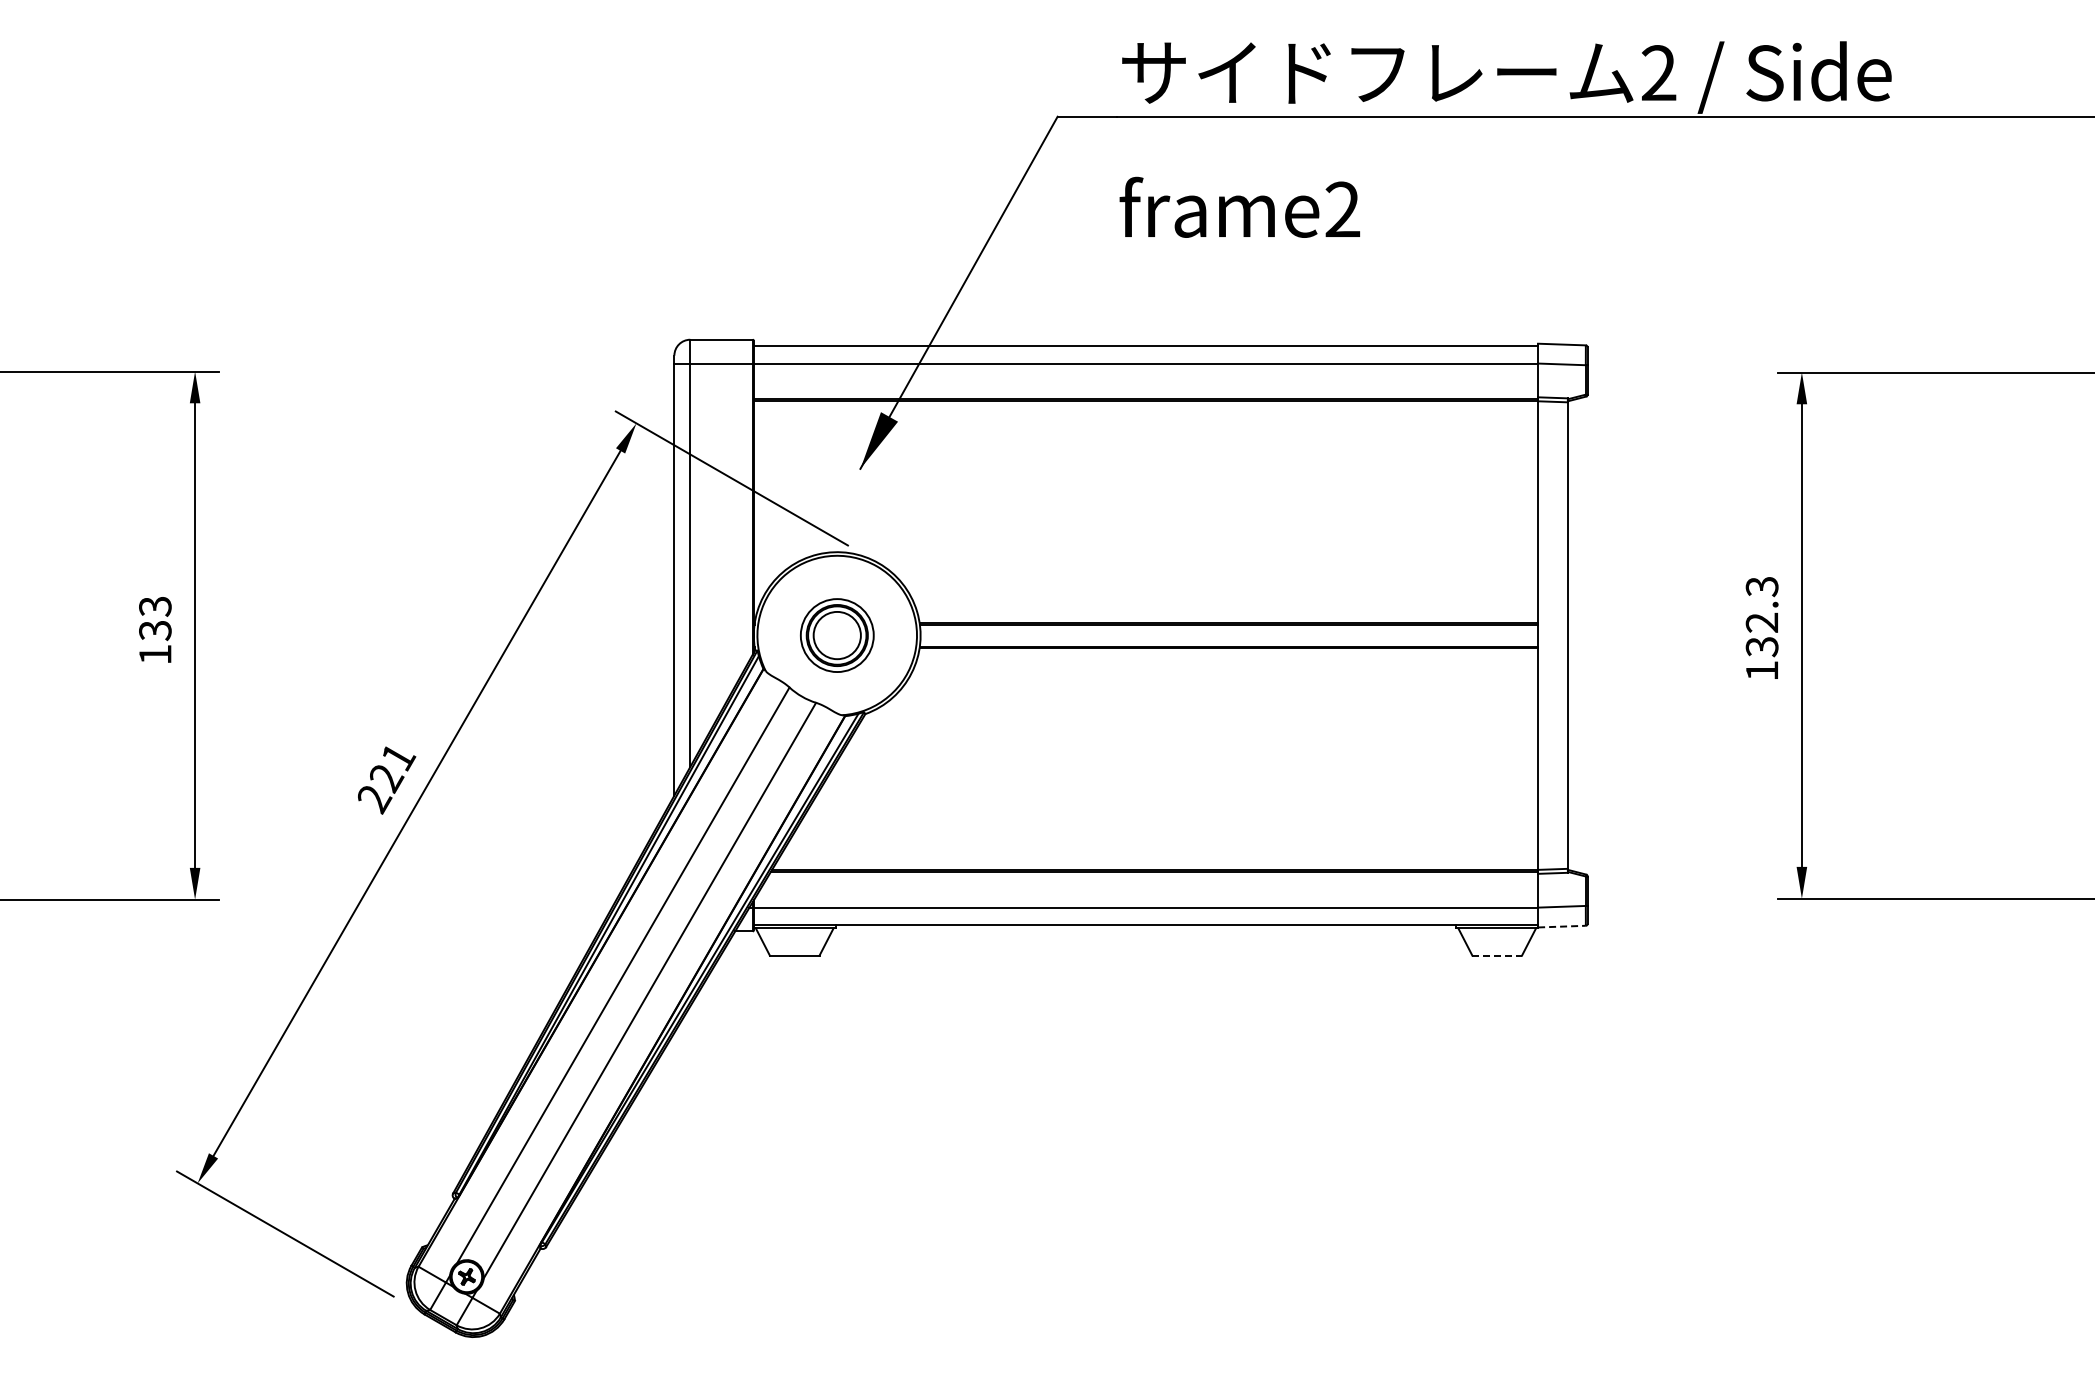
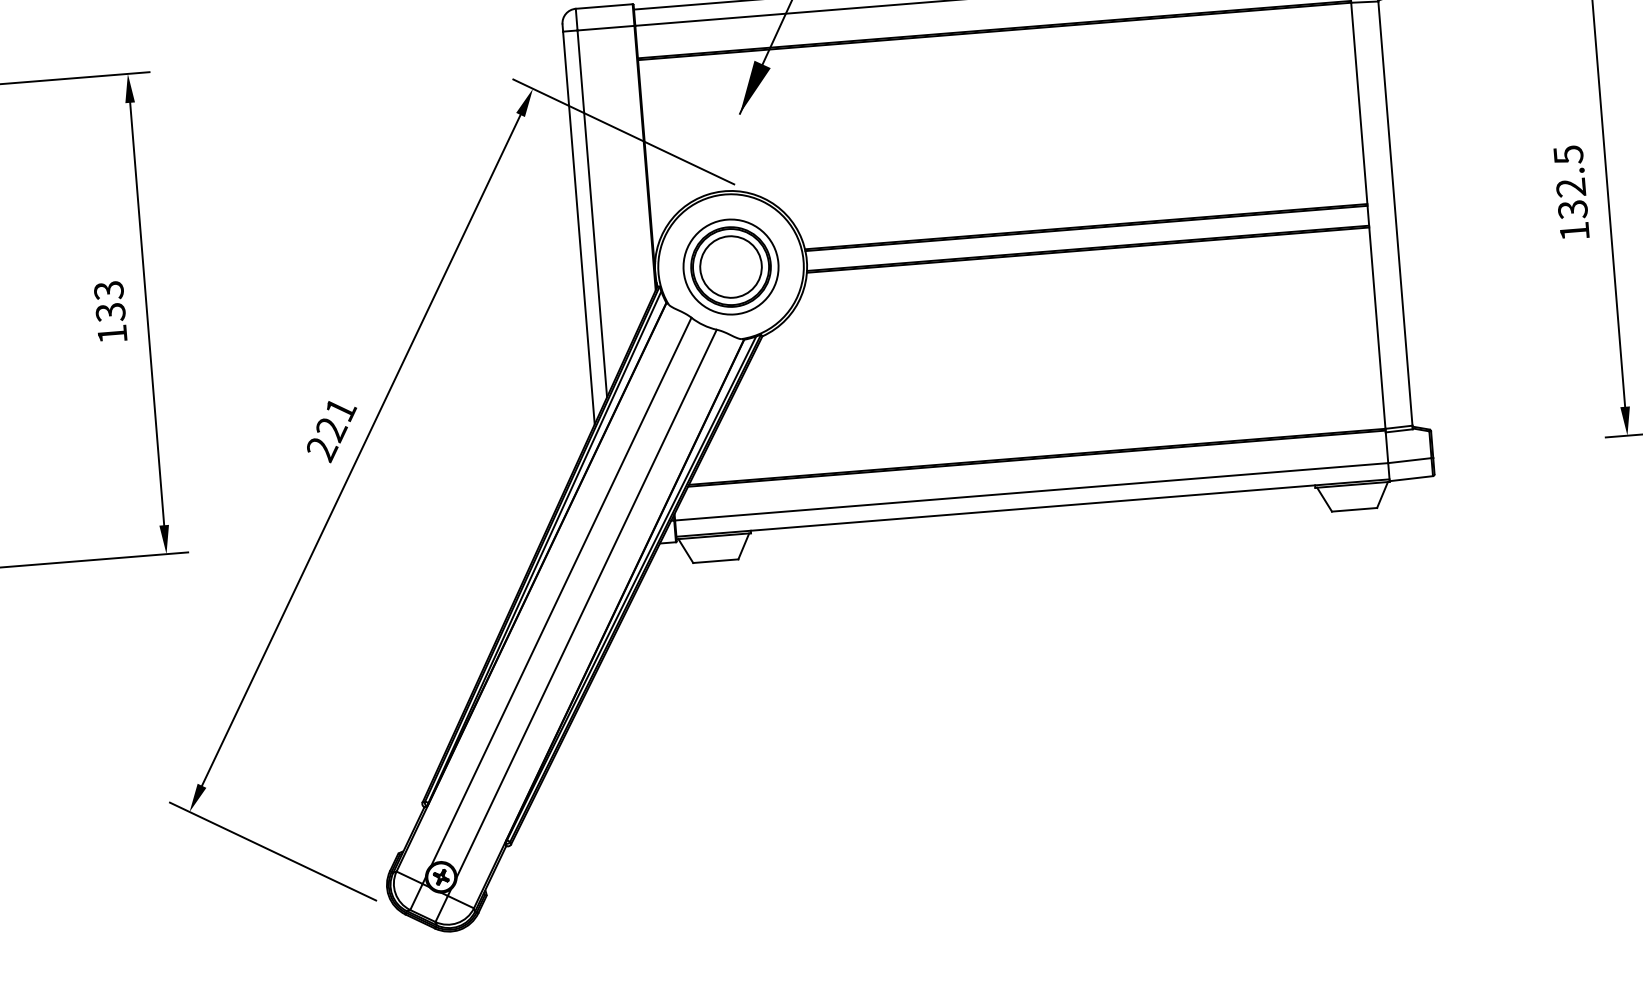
text: (1761, 586) -> (1567, 154), 132.3 -> 132.5
part: (837, 635) -> (731, 266), size x1.43
line: (1561, 926) -> (1410, 478), dashed -> solid
line: (1497, 955) -> (1354, 509), dashed -> solid

